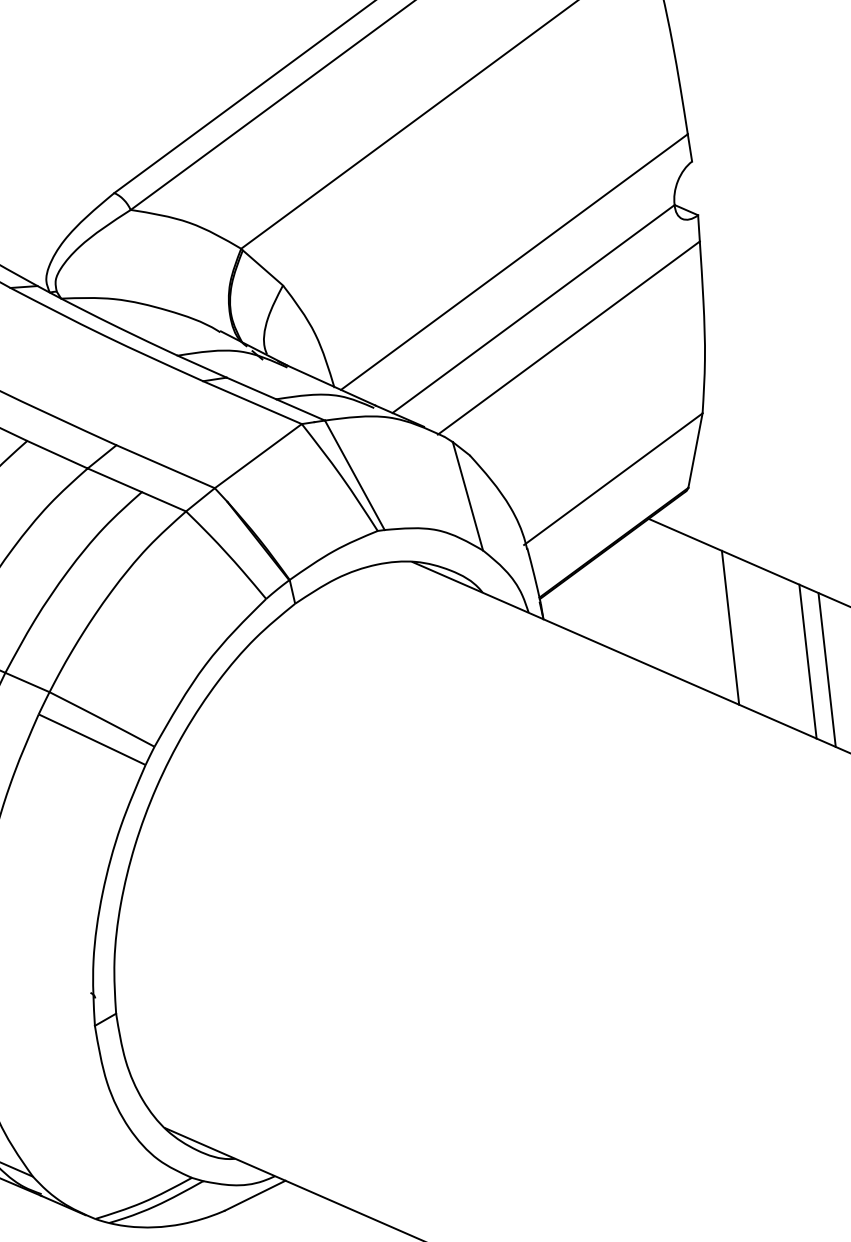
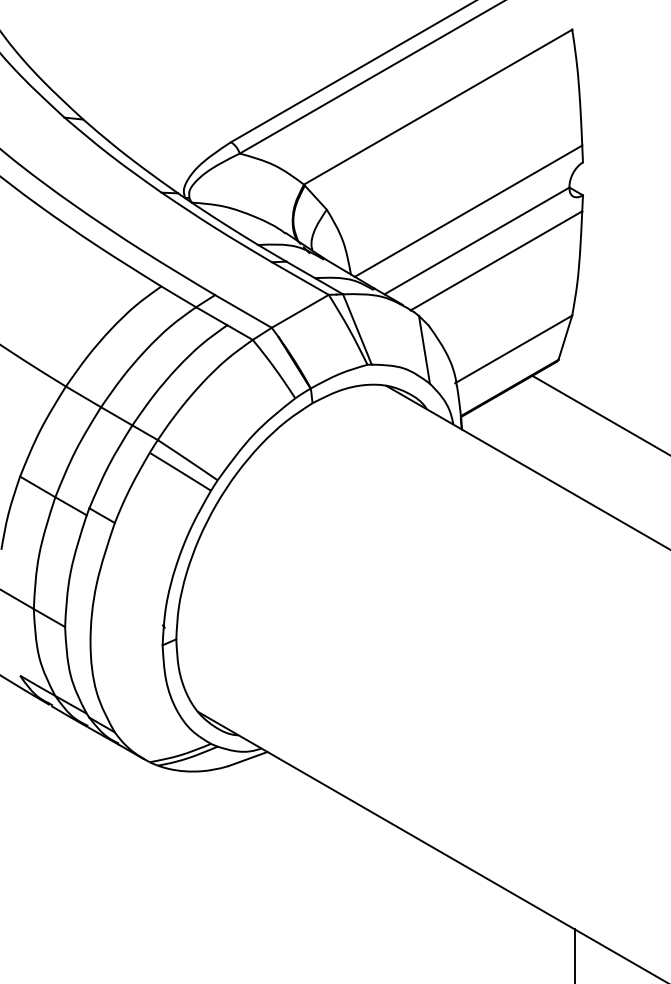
line: (730, 628) -> (574, 447), removed
line: (808, 660) -> (619, 472), removed
line: (827, 669) -> (630, 479), removed

